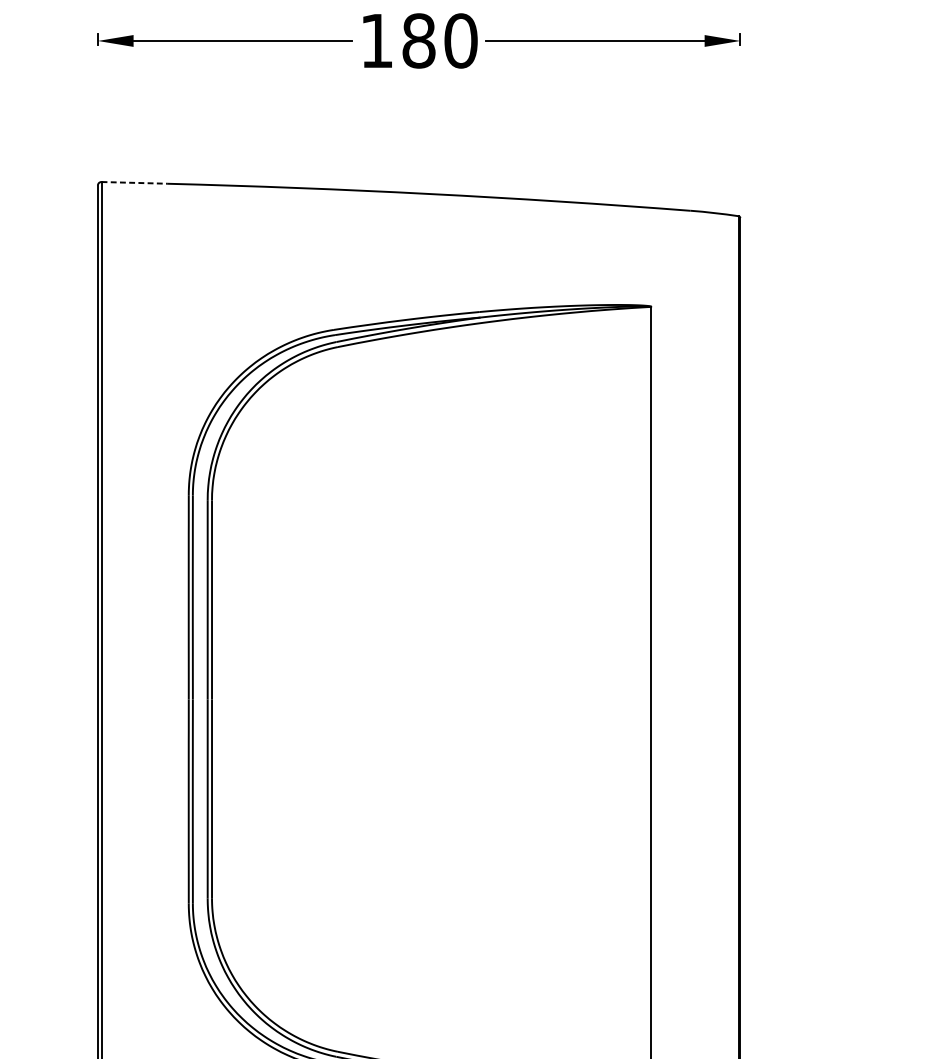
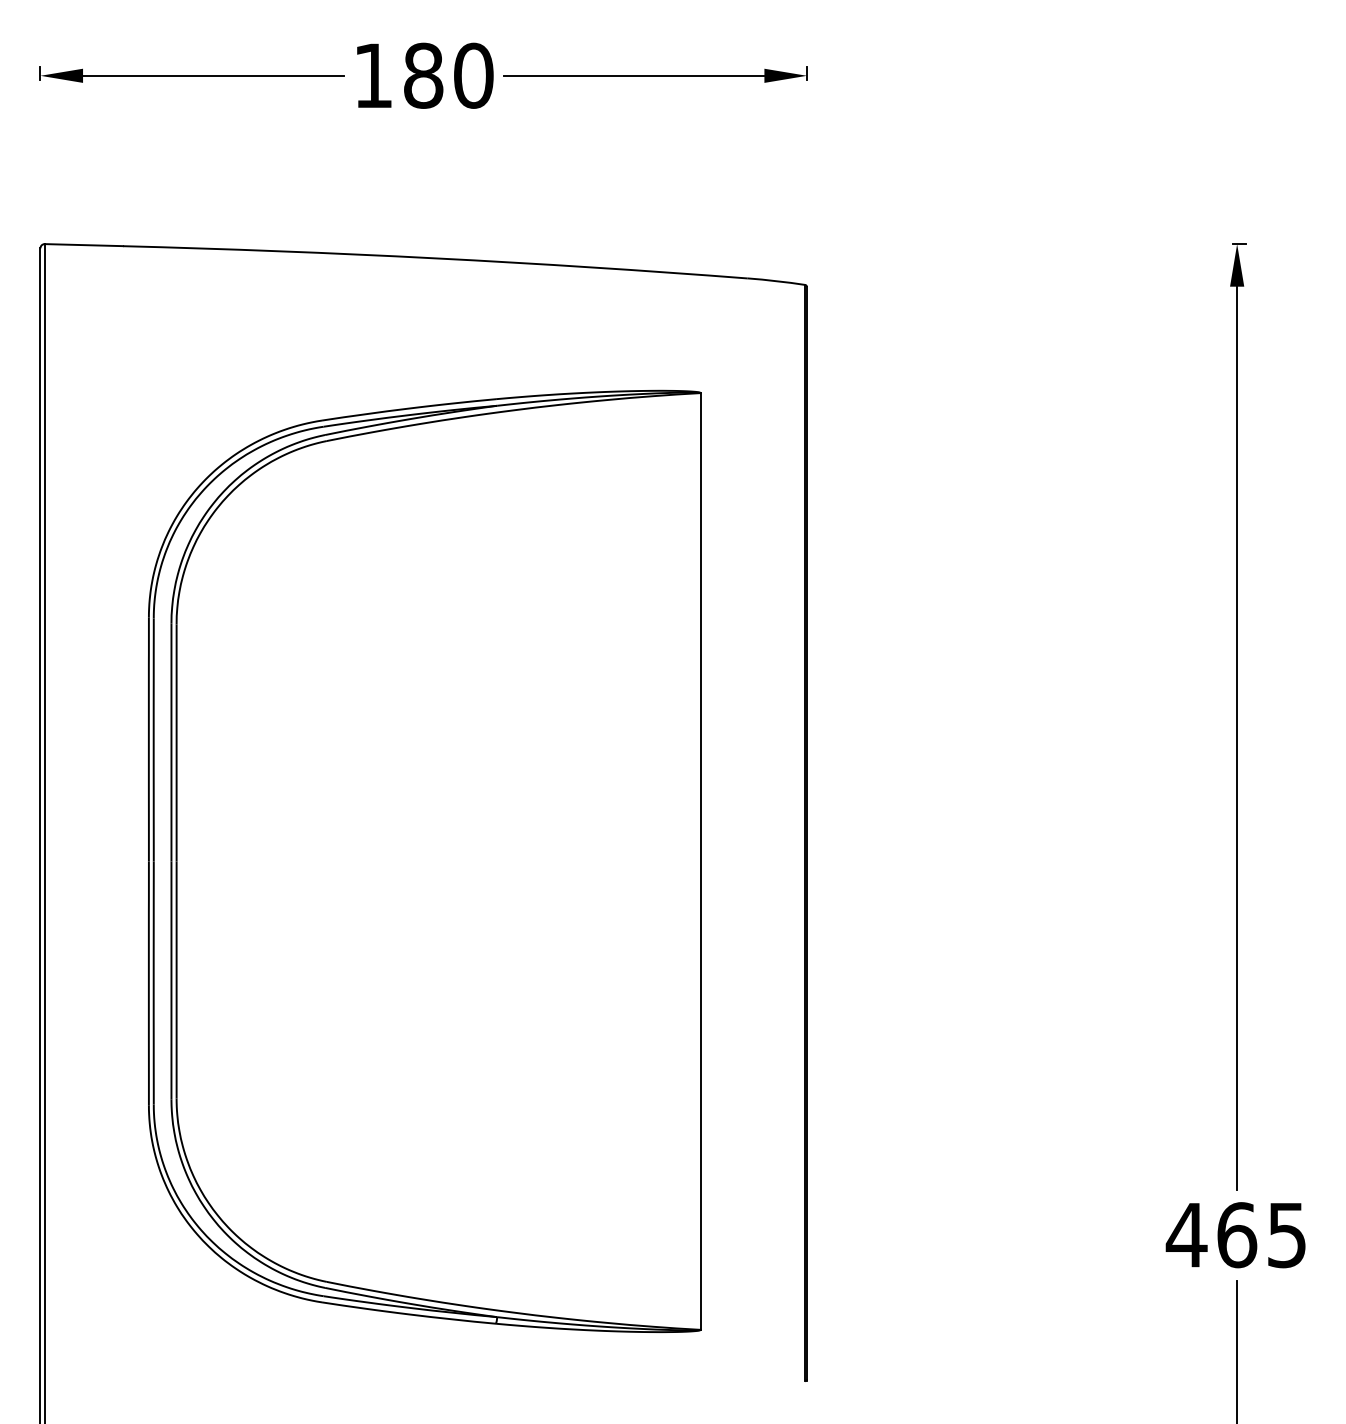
line: (134, 183) -> (84, 245), dashed -> solid

